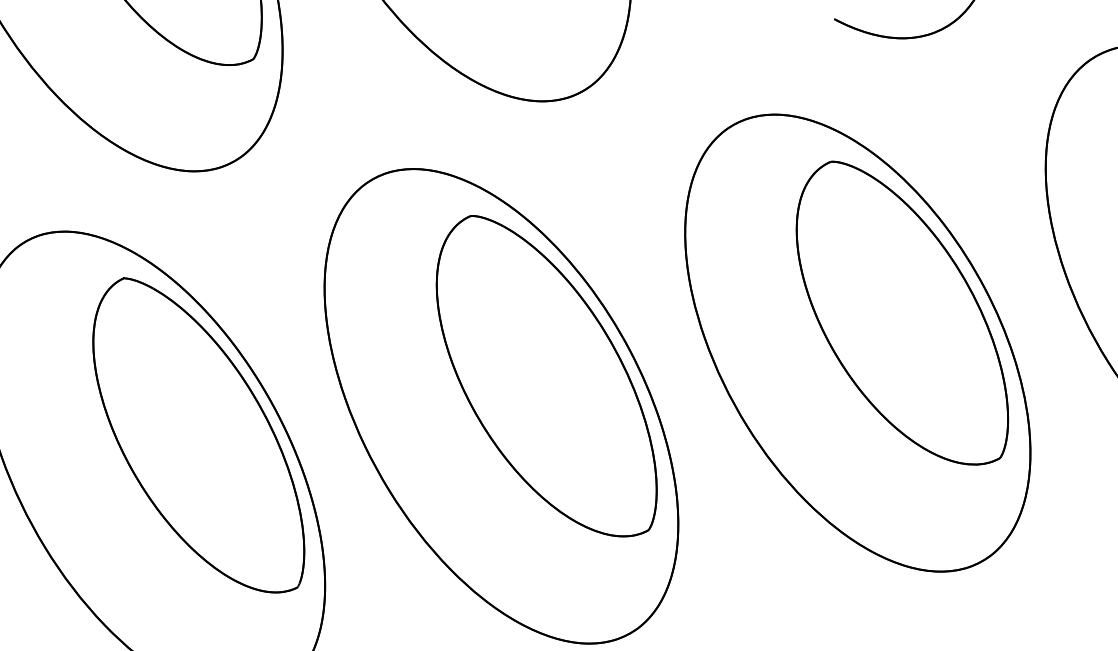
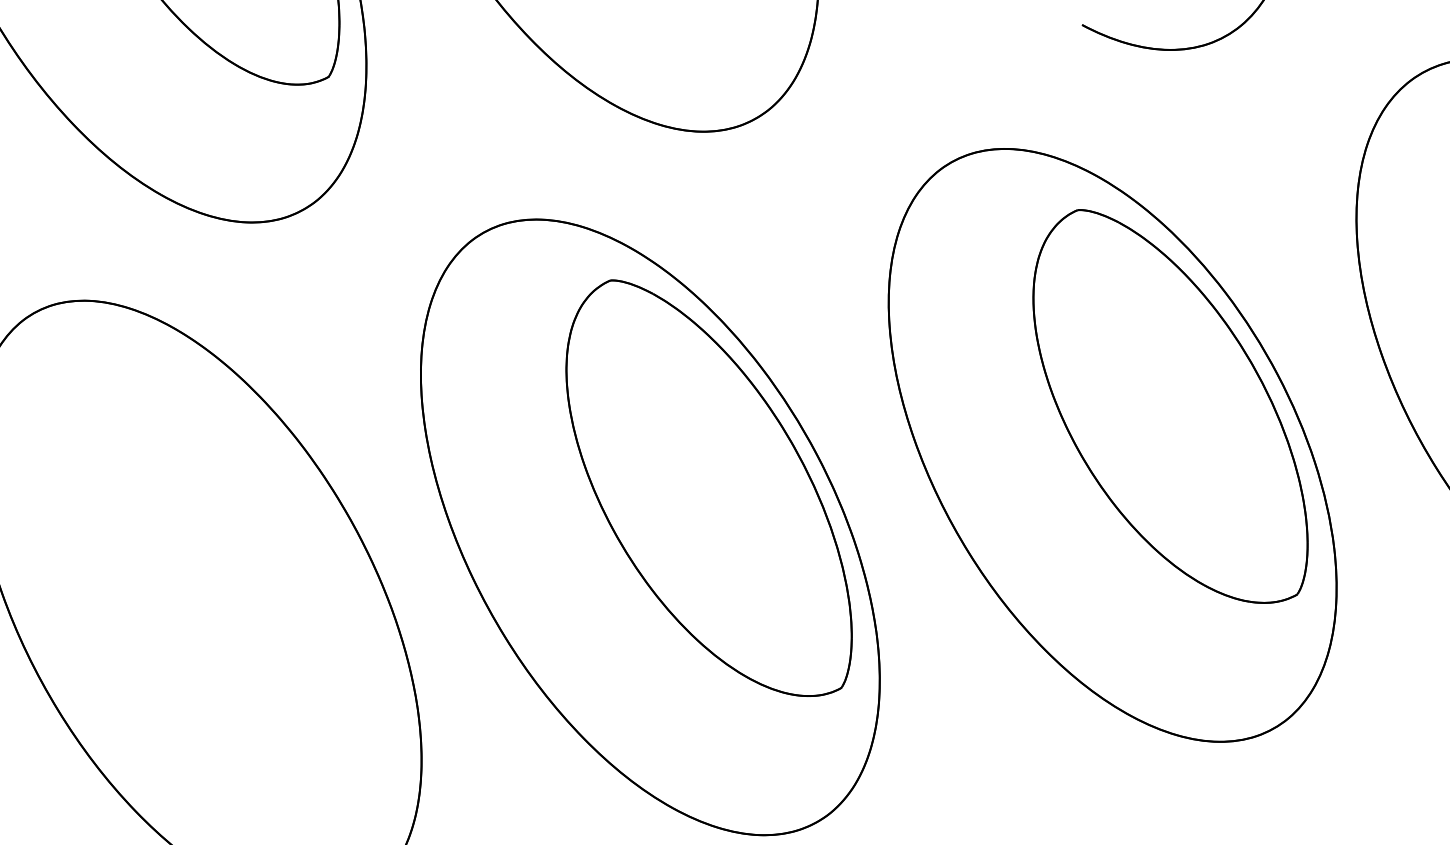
part: (198, 434) -> (257, 564), removed

